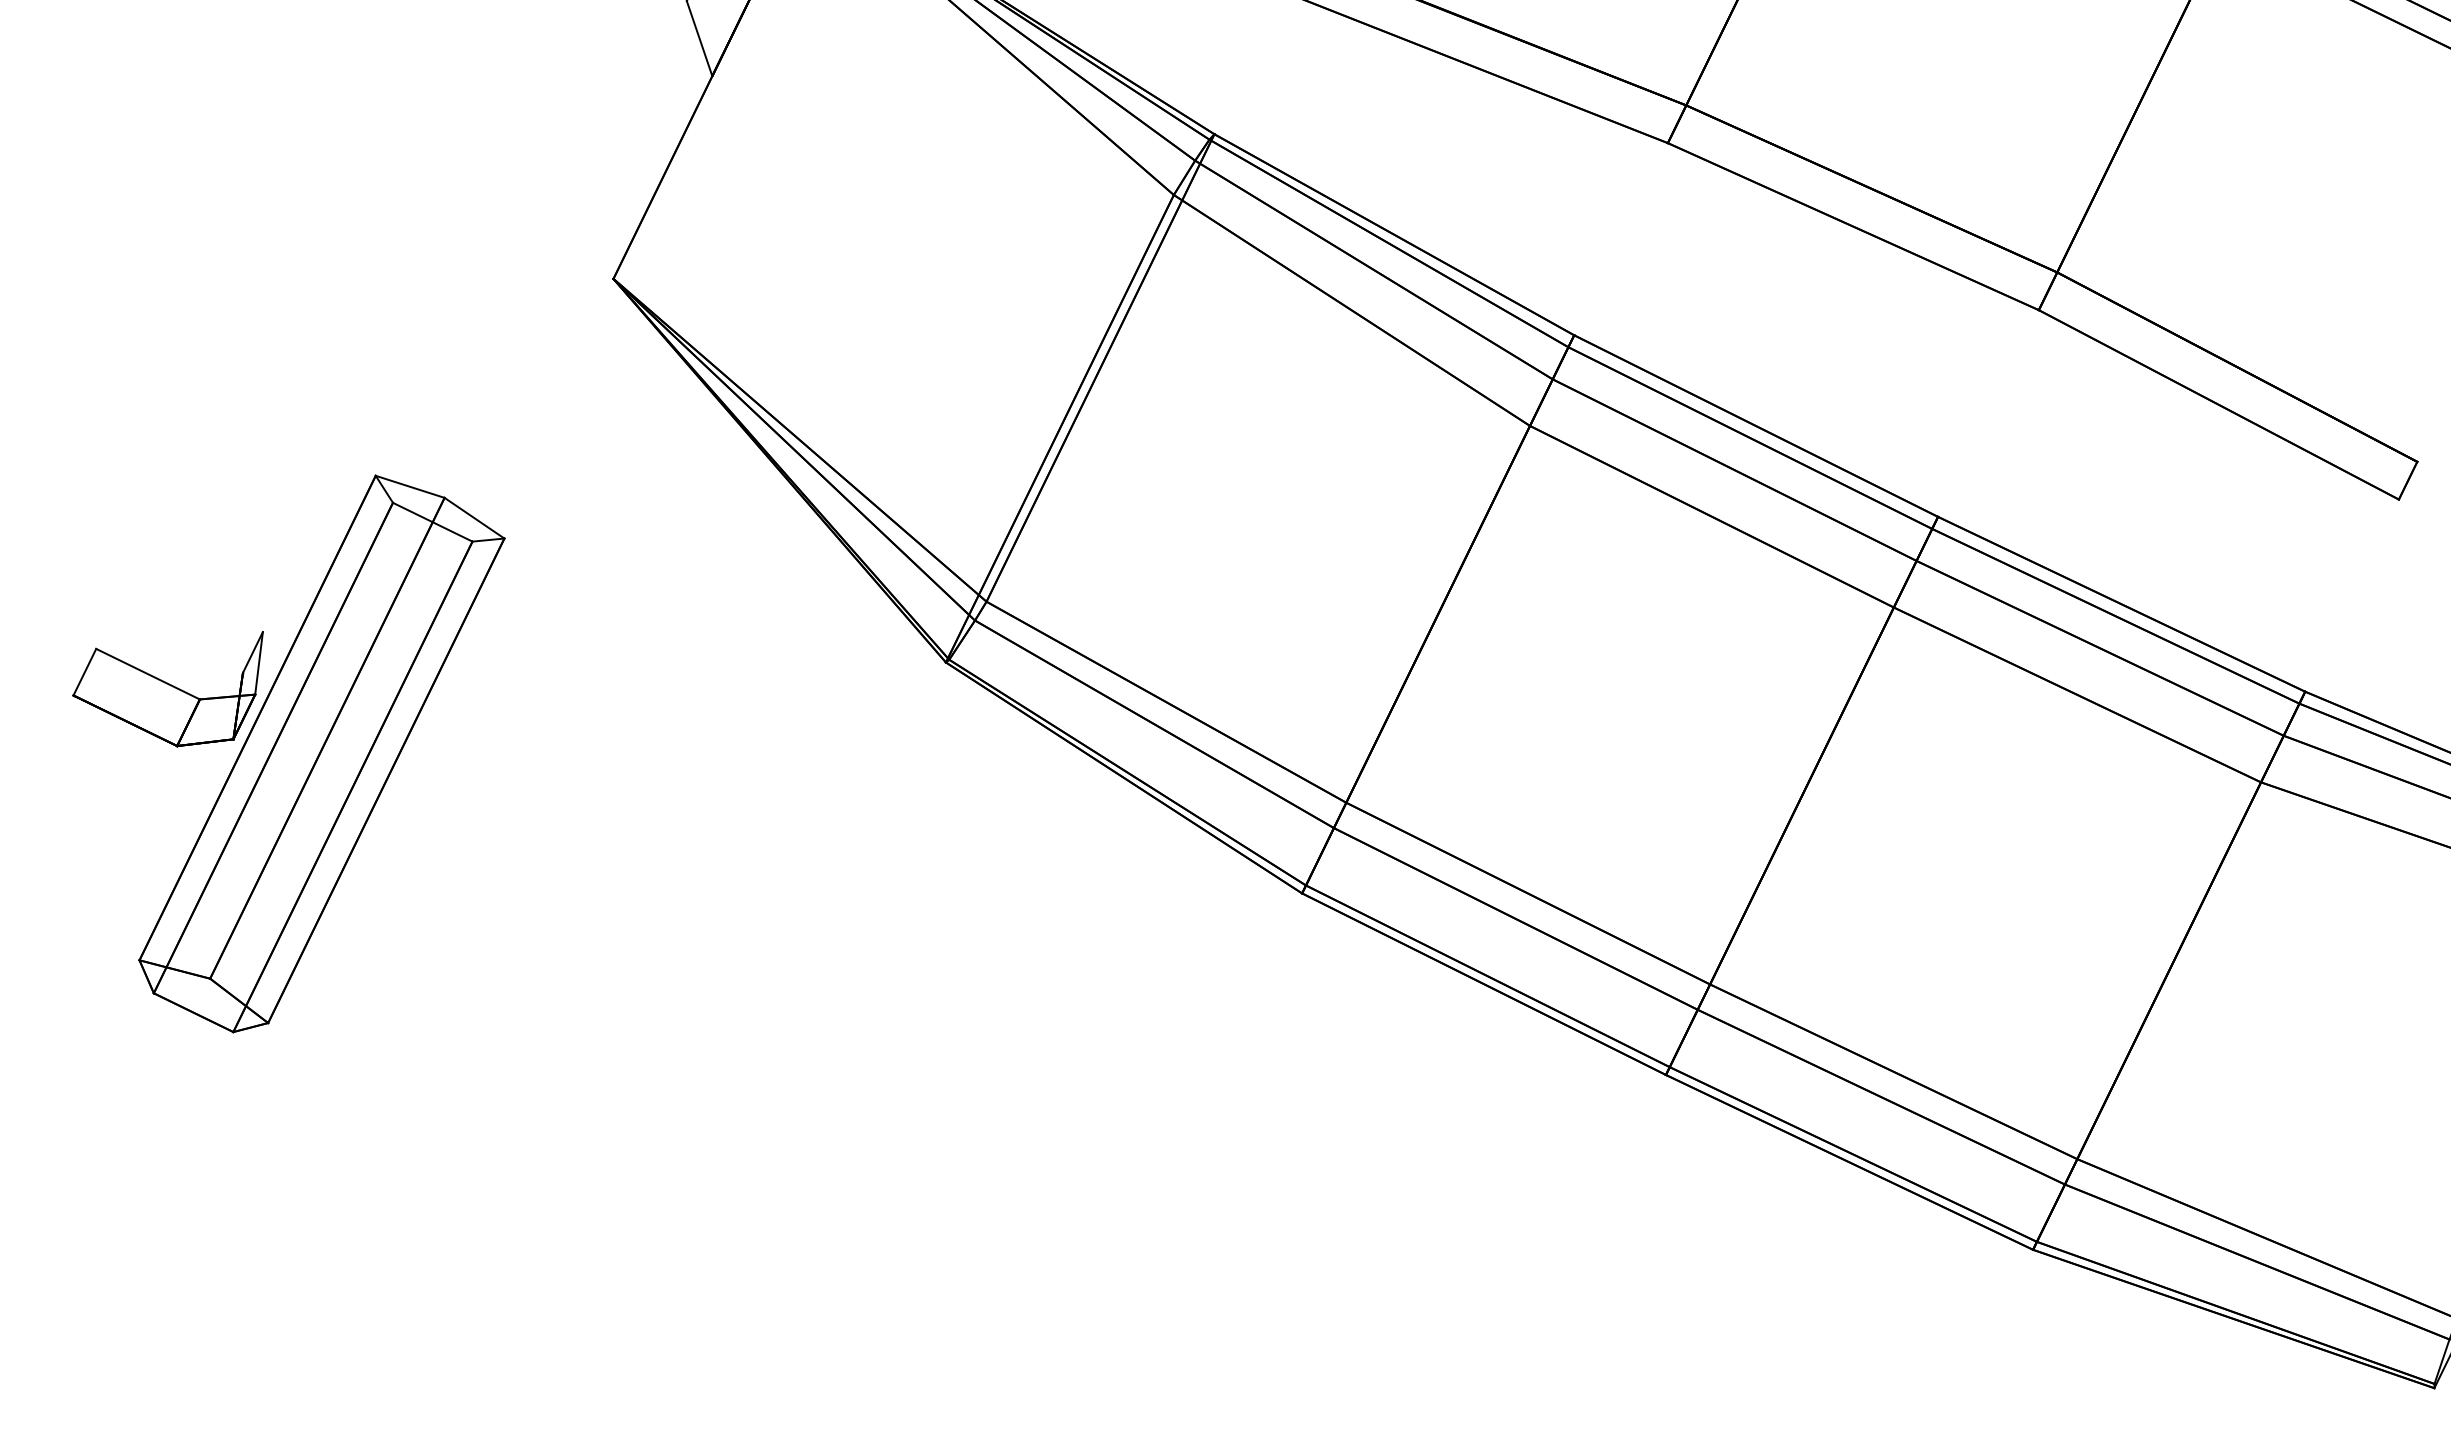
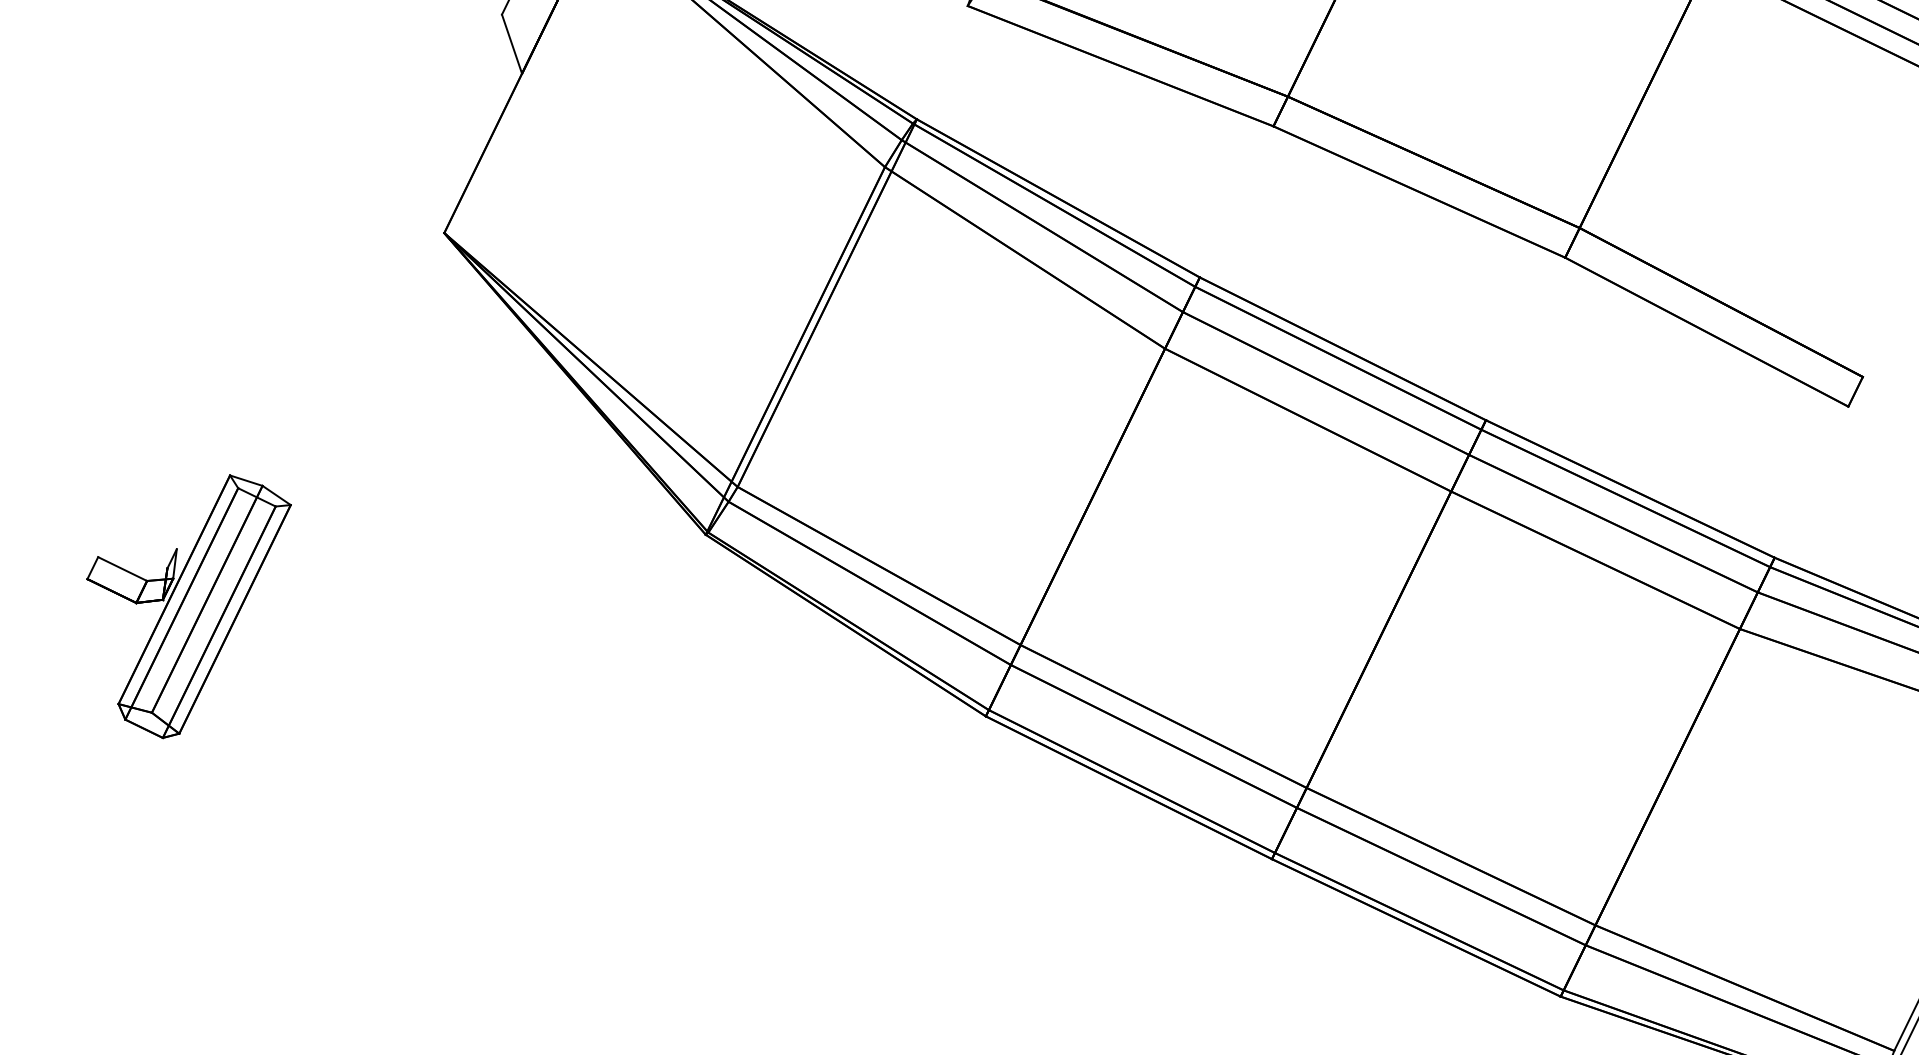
part: (288, 753) -> (188, 606), size x0.6

